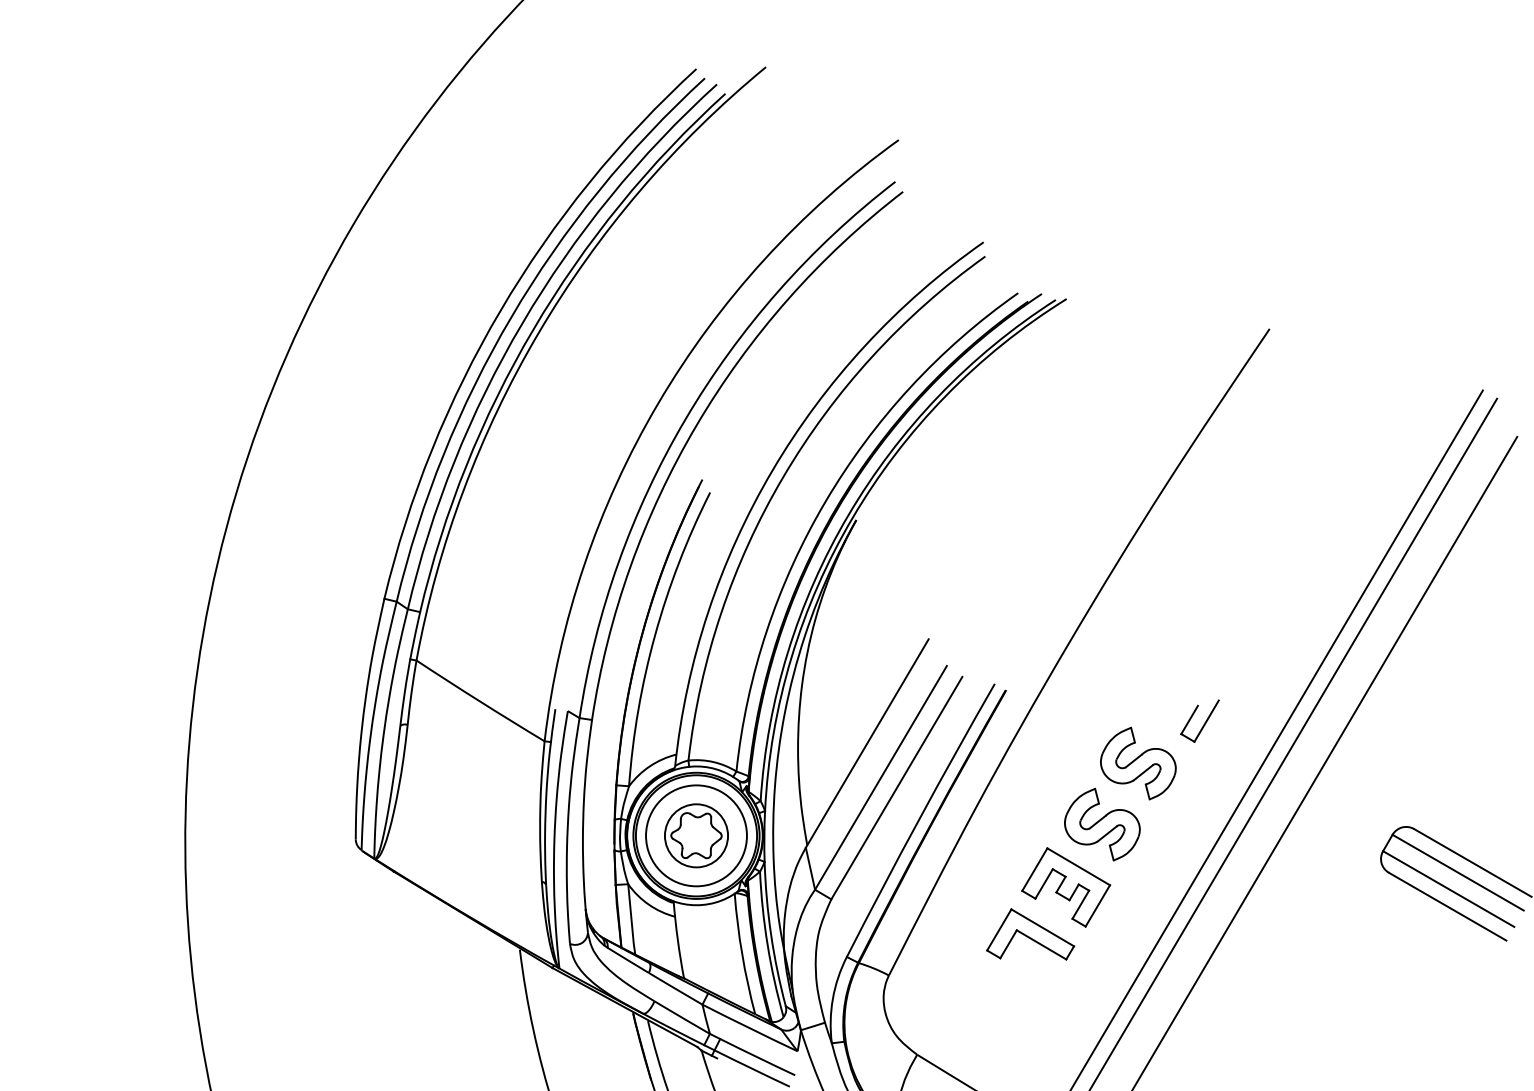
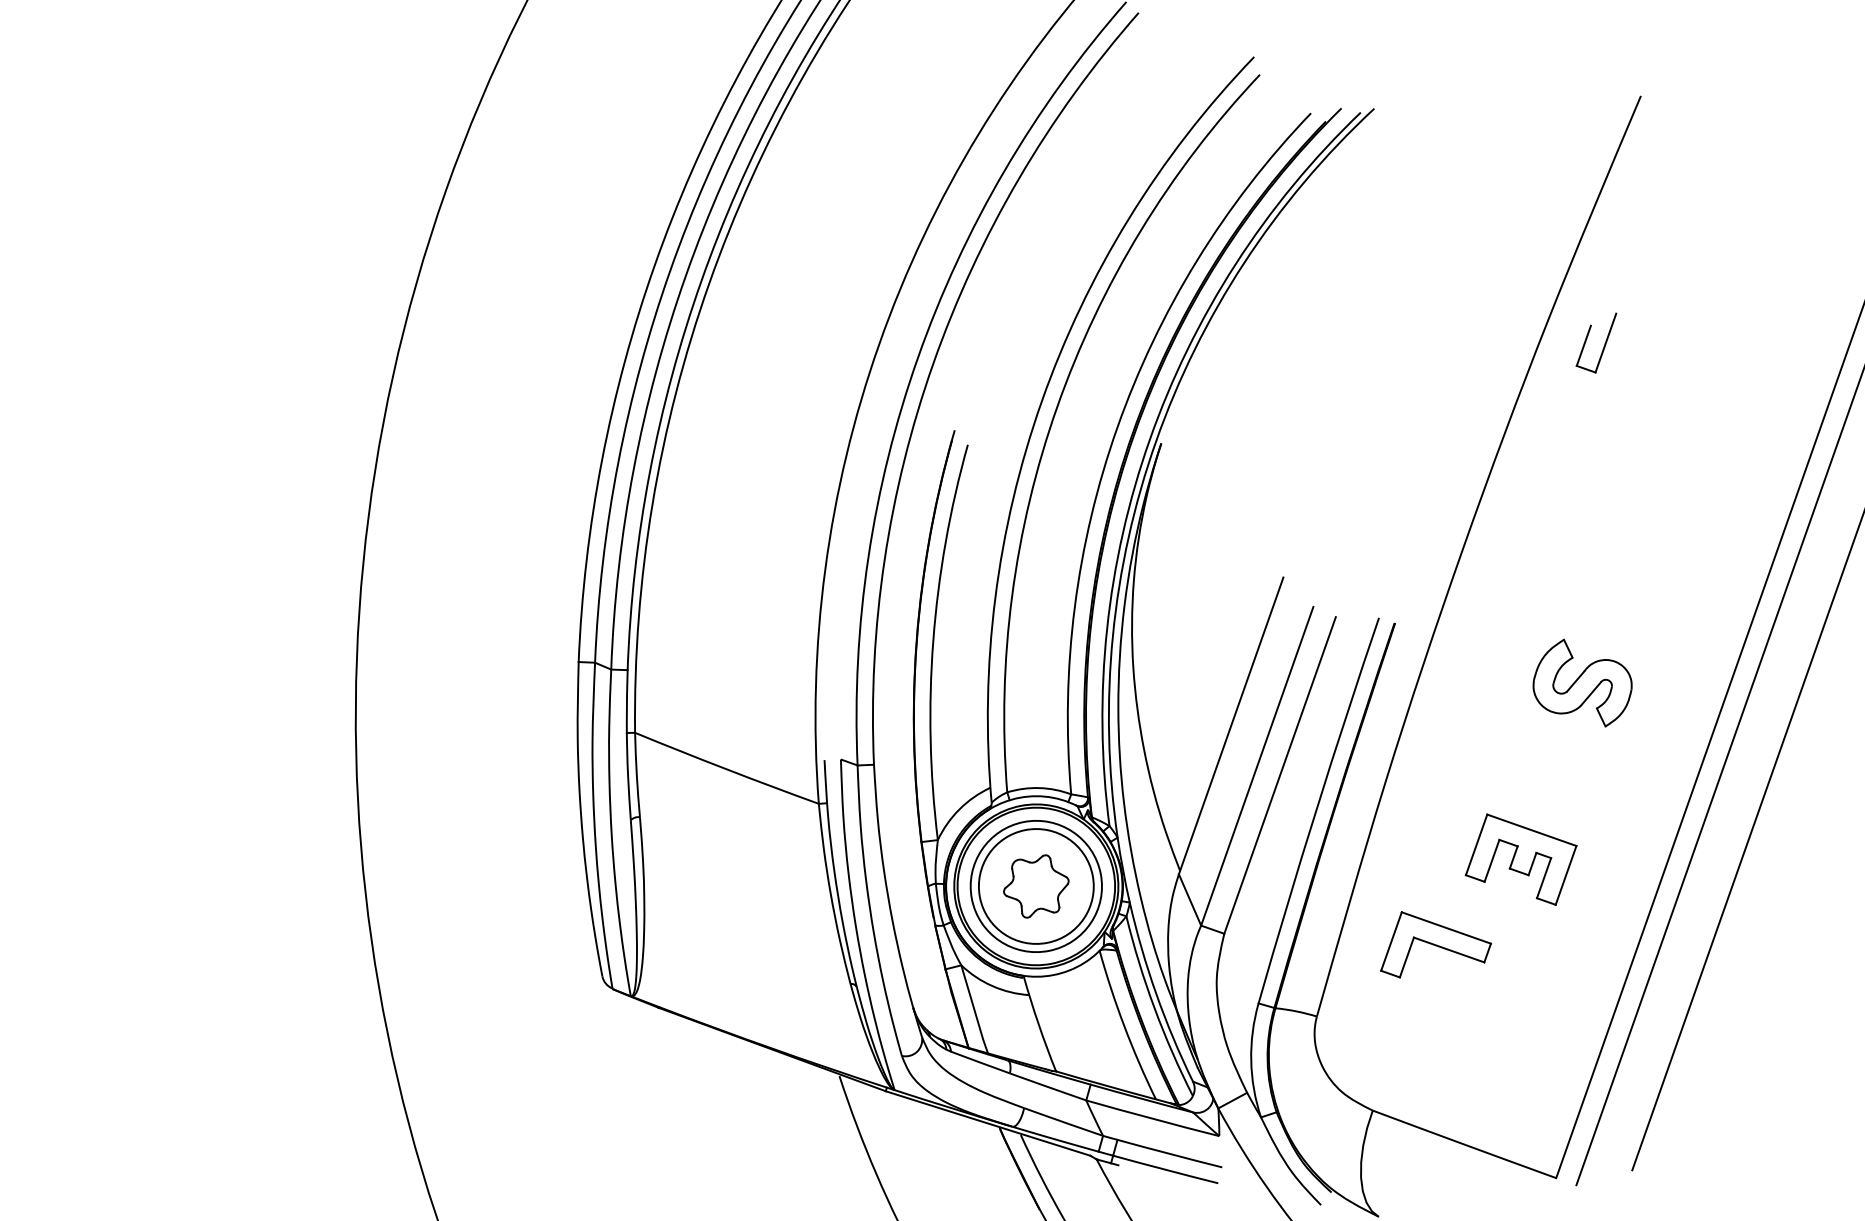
part: (1199, 720) -> (1596, 344), moved
part: (1102, 824) -> (1551, 770), removed
circle: (696, 835) -> (1036, 886), size x1.4
part: (1030, 934) -> (1432, 939), moved

